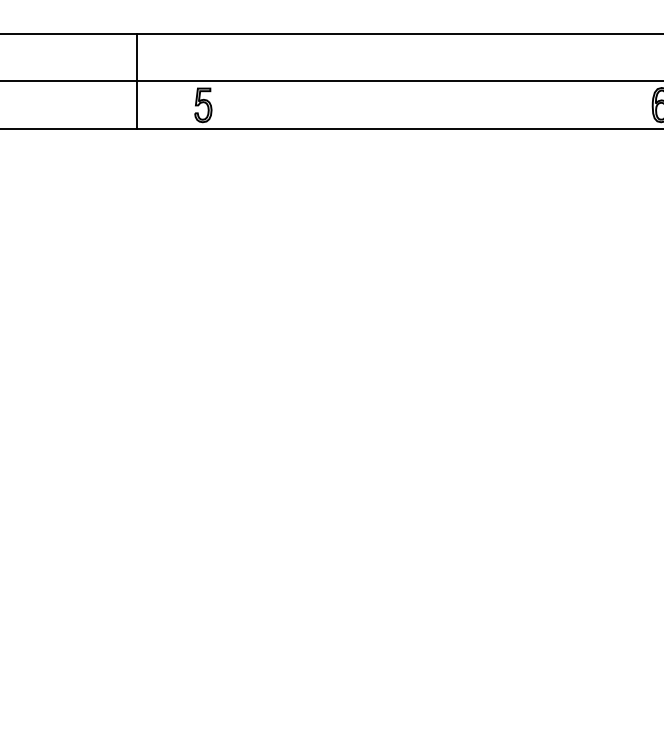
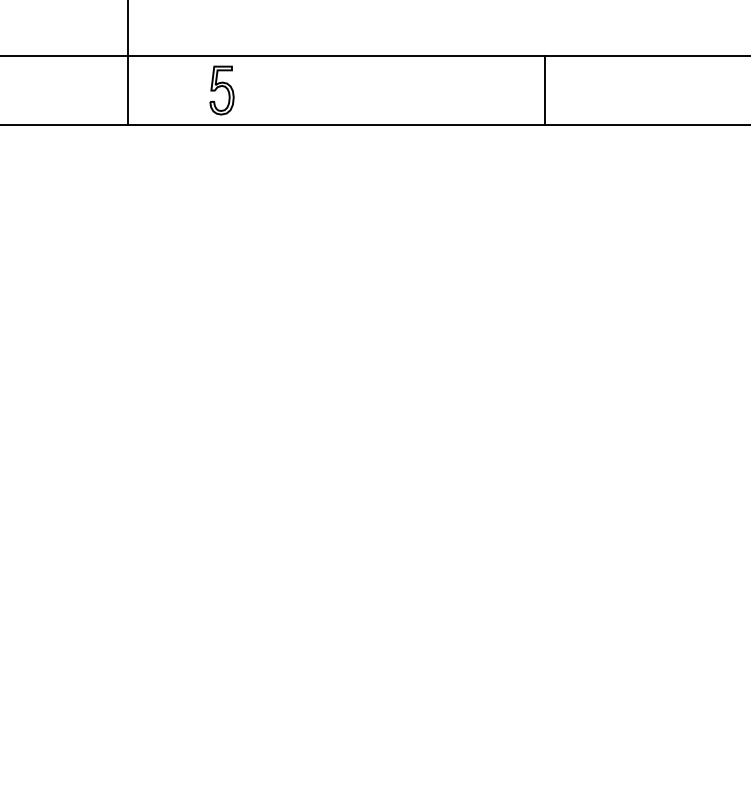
line: (430, 105) -> (545, 90), added

